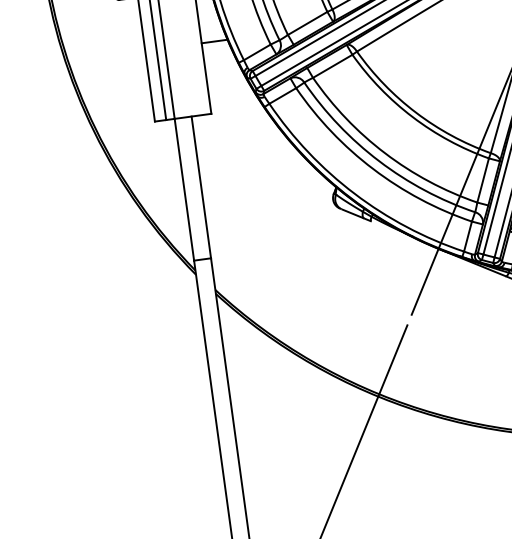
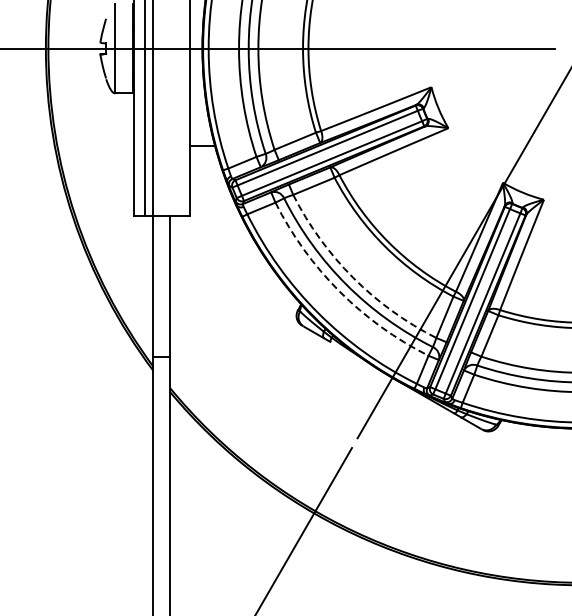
arc: (385, 152) -> (353, 277), solid -> dashed
arc: (373, 169) -> (339, 291), solid -> dashed

